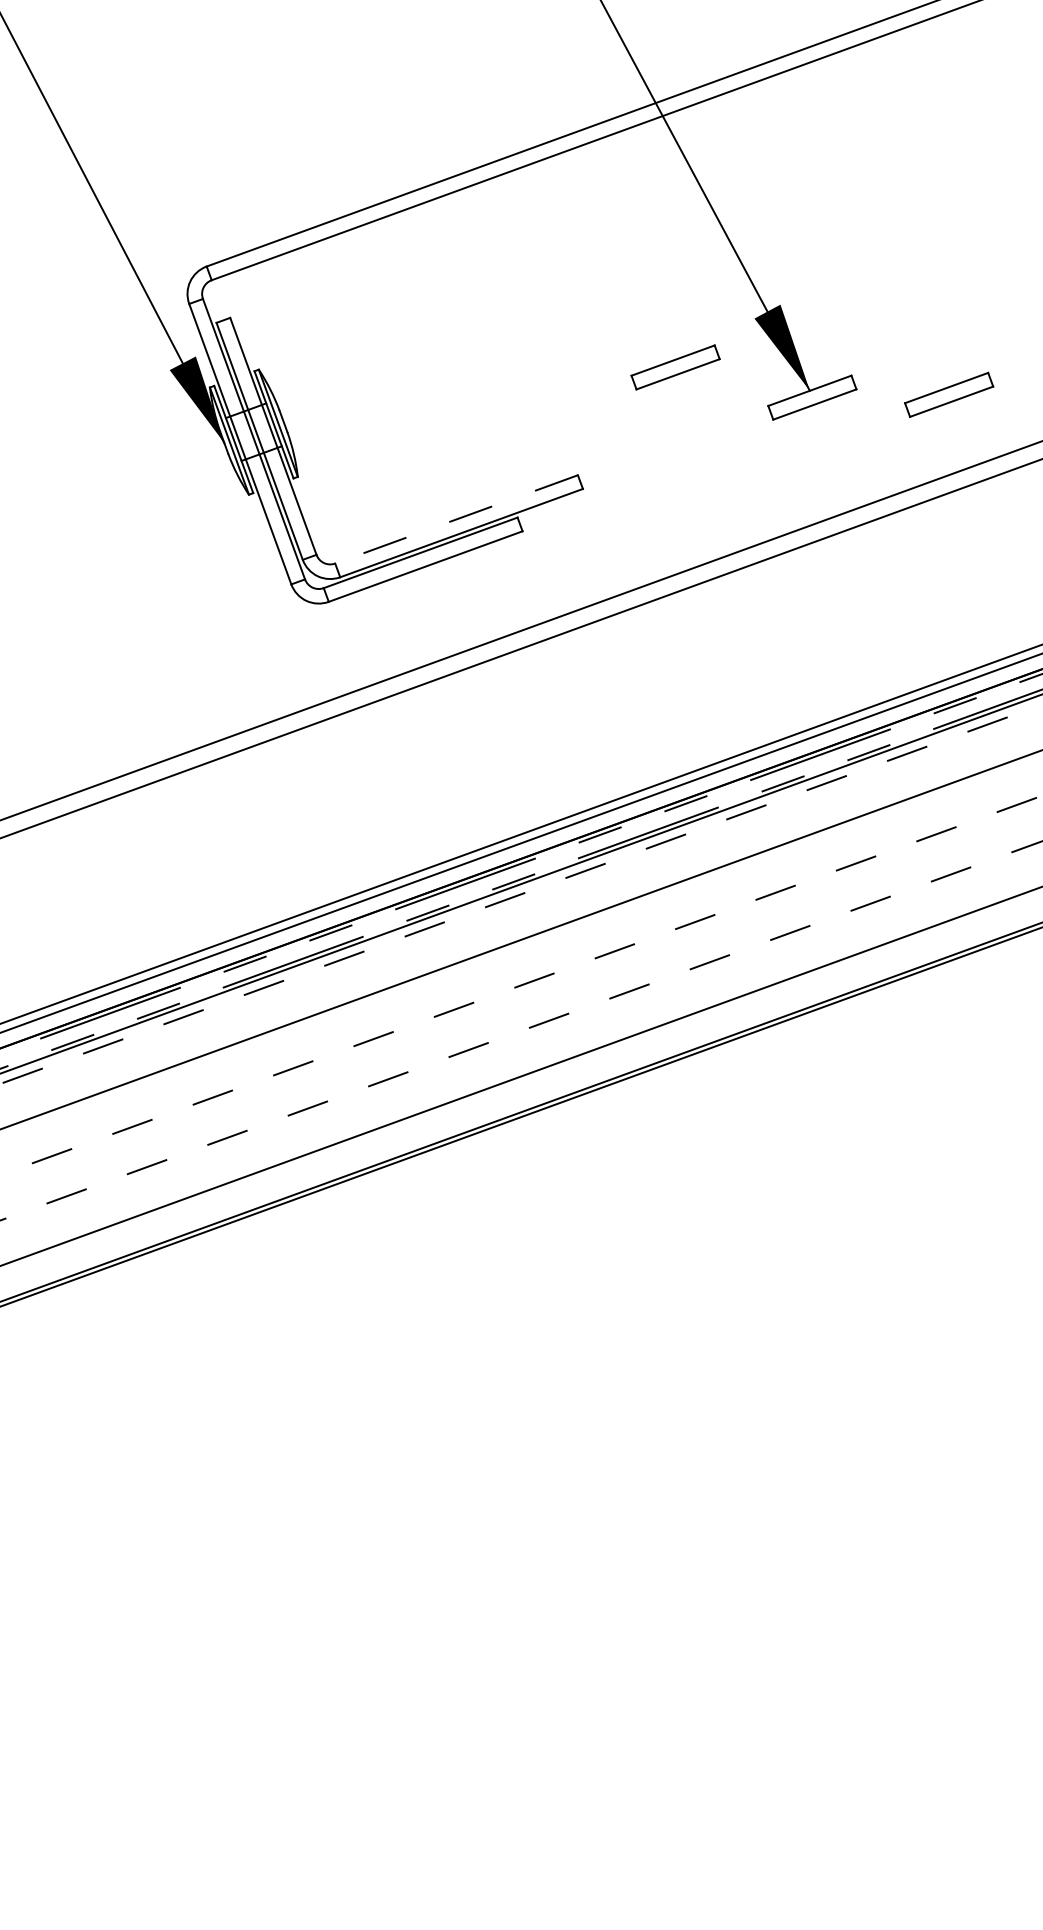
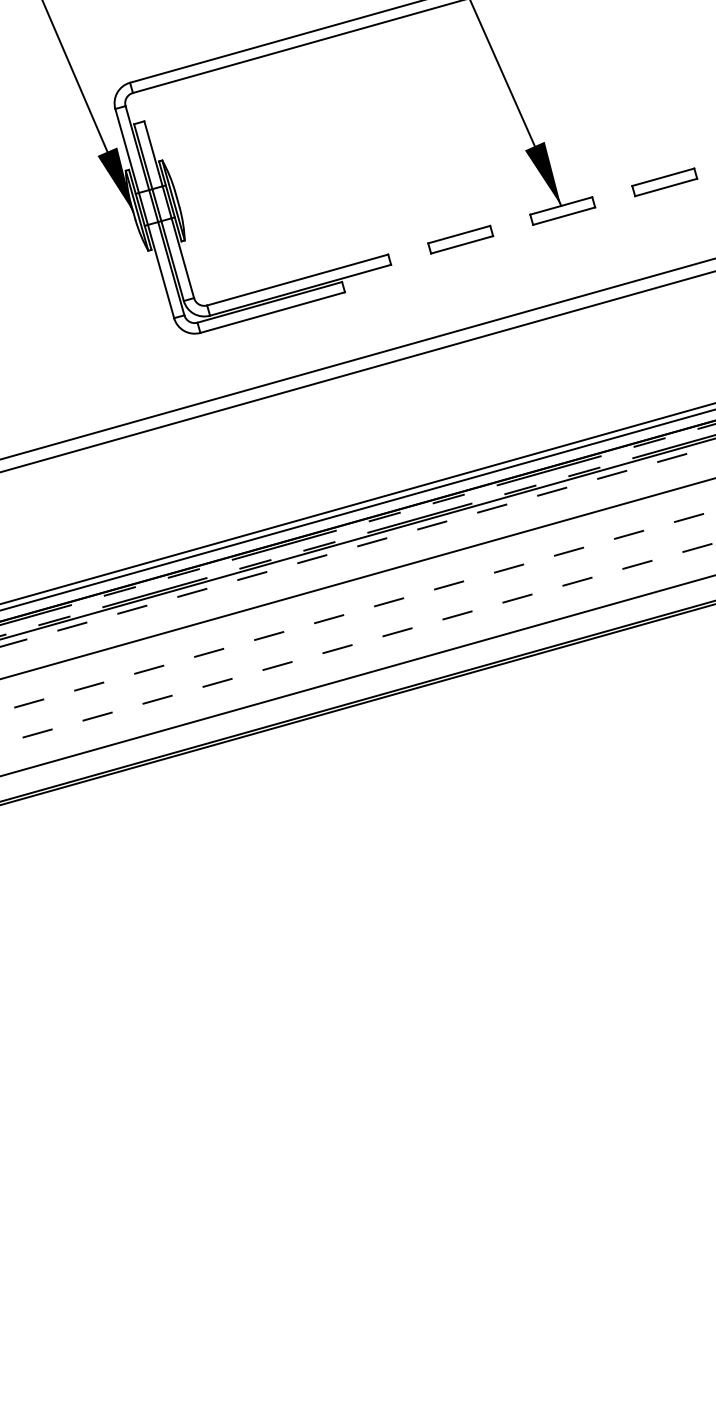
part: (675, 367) -> (460, 239), moved
part: (949, 394) -> (665, 182), moved
line: (456, 519) -> (297, 280), dashed -> solid

